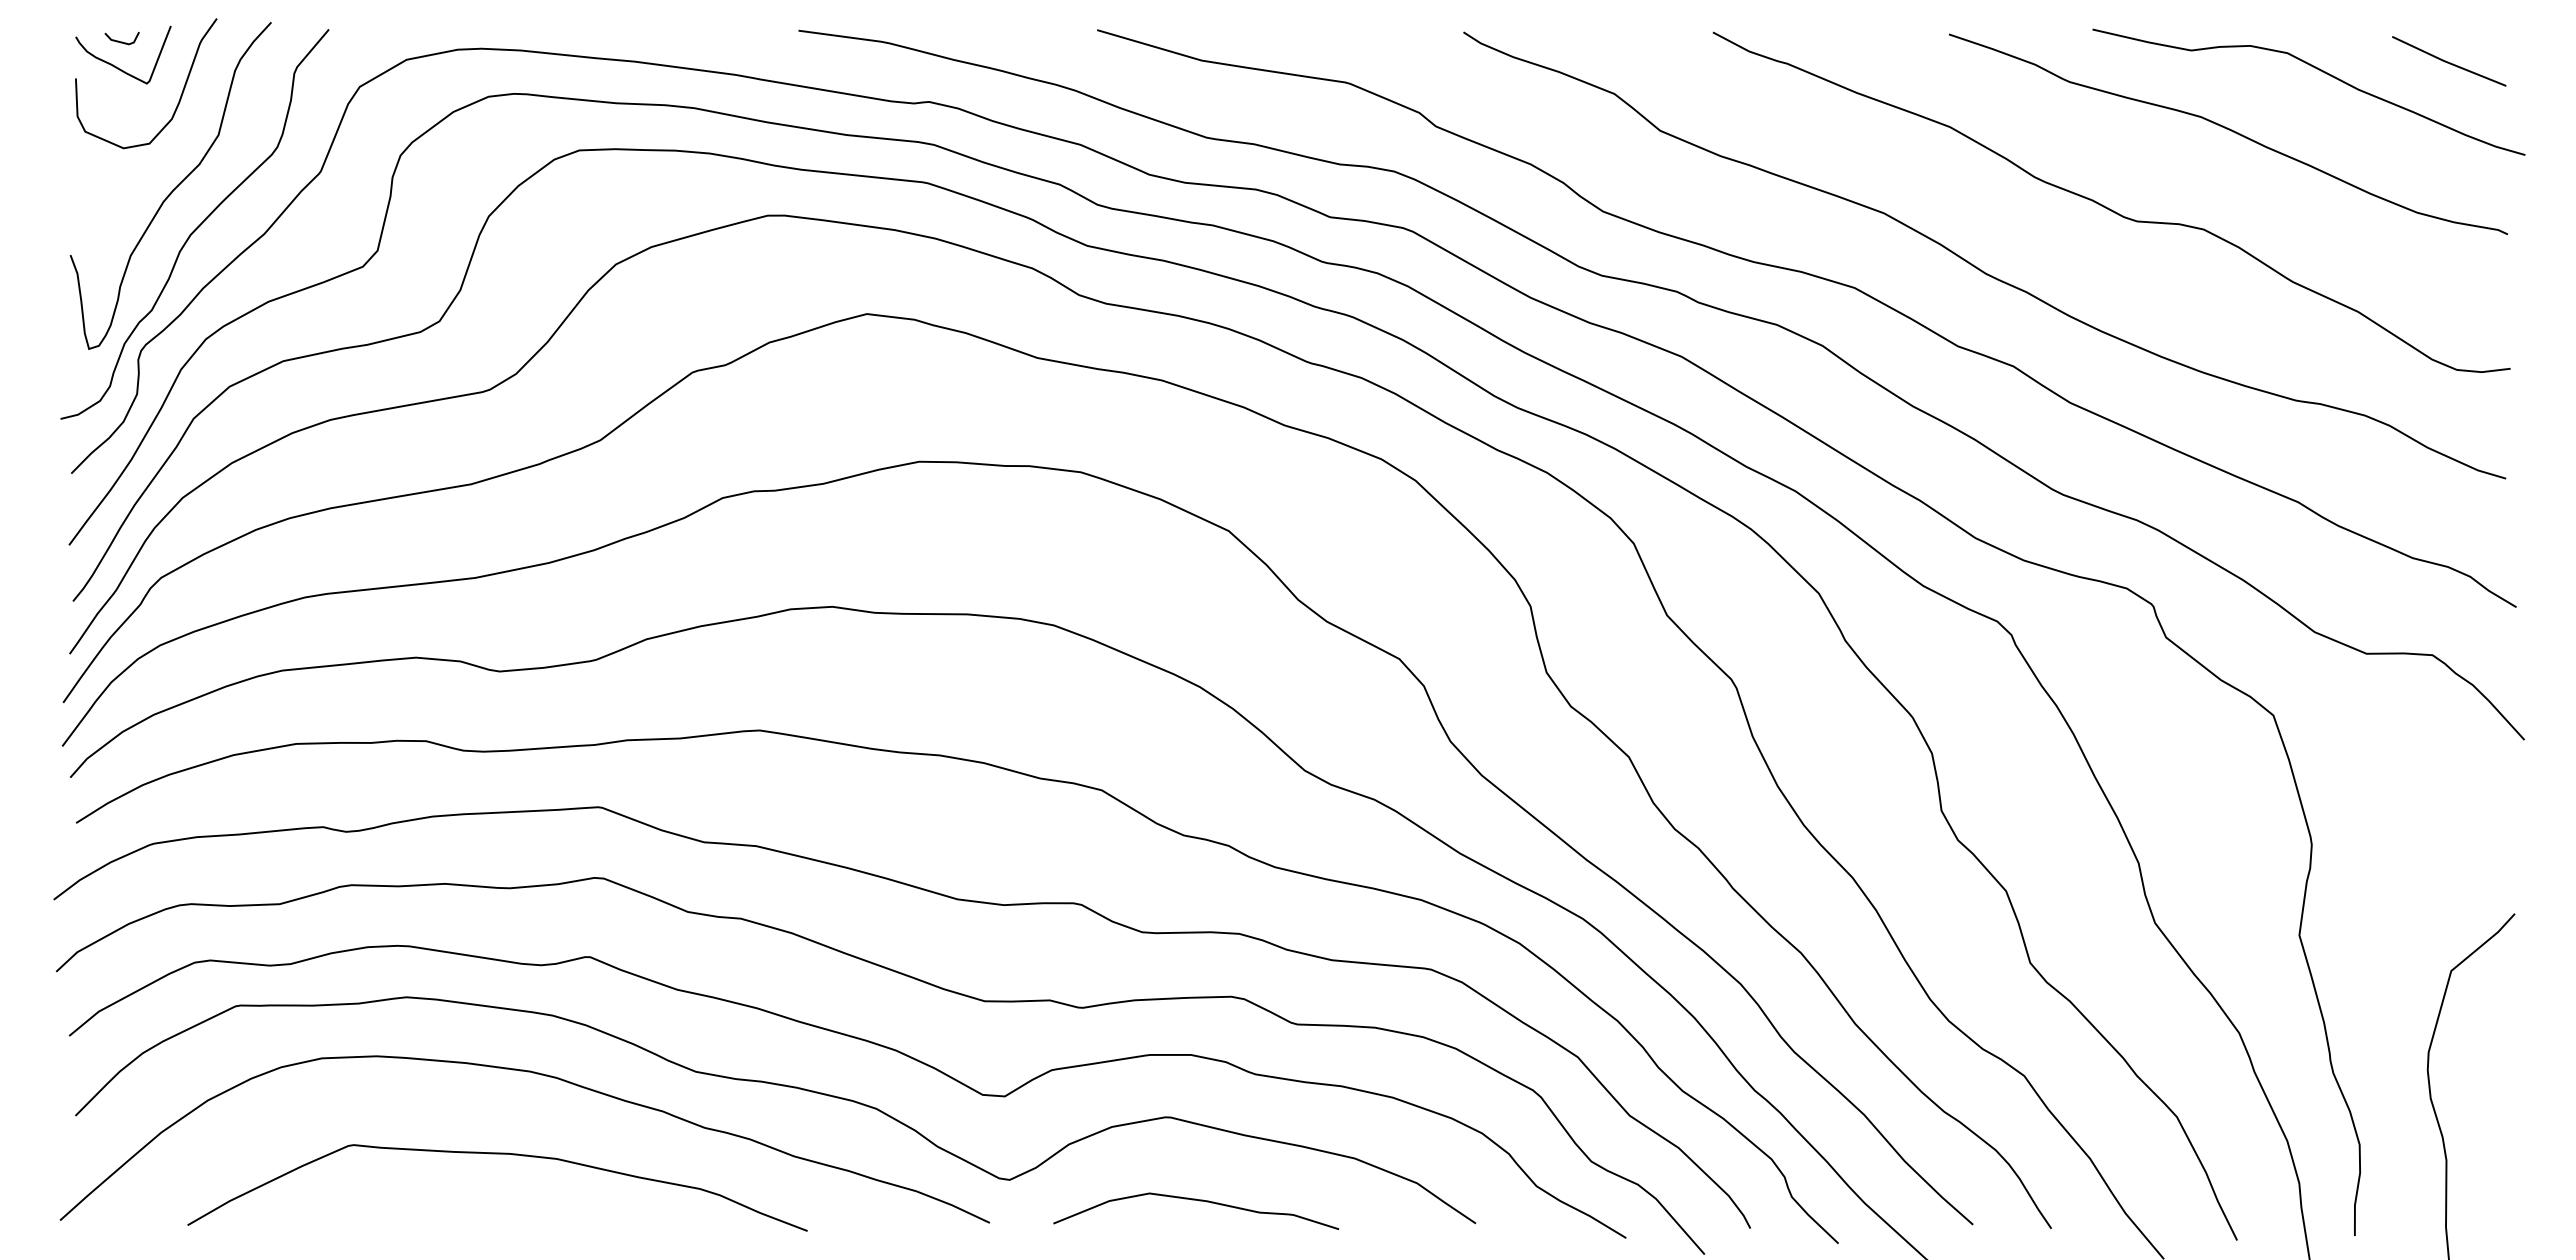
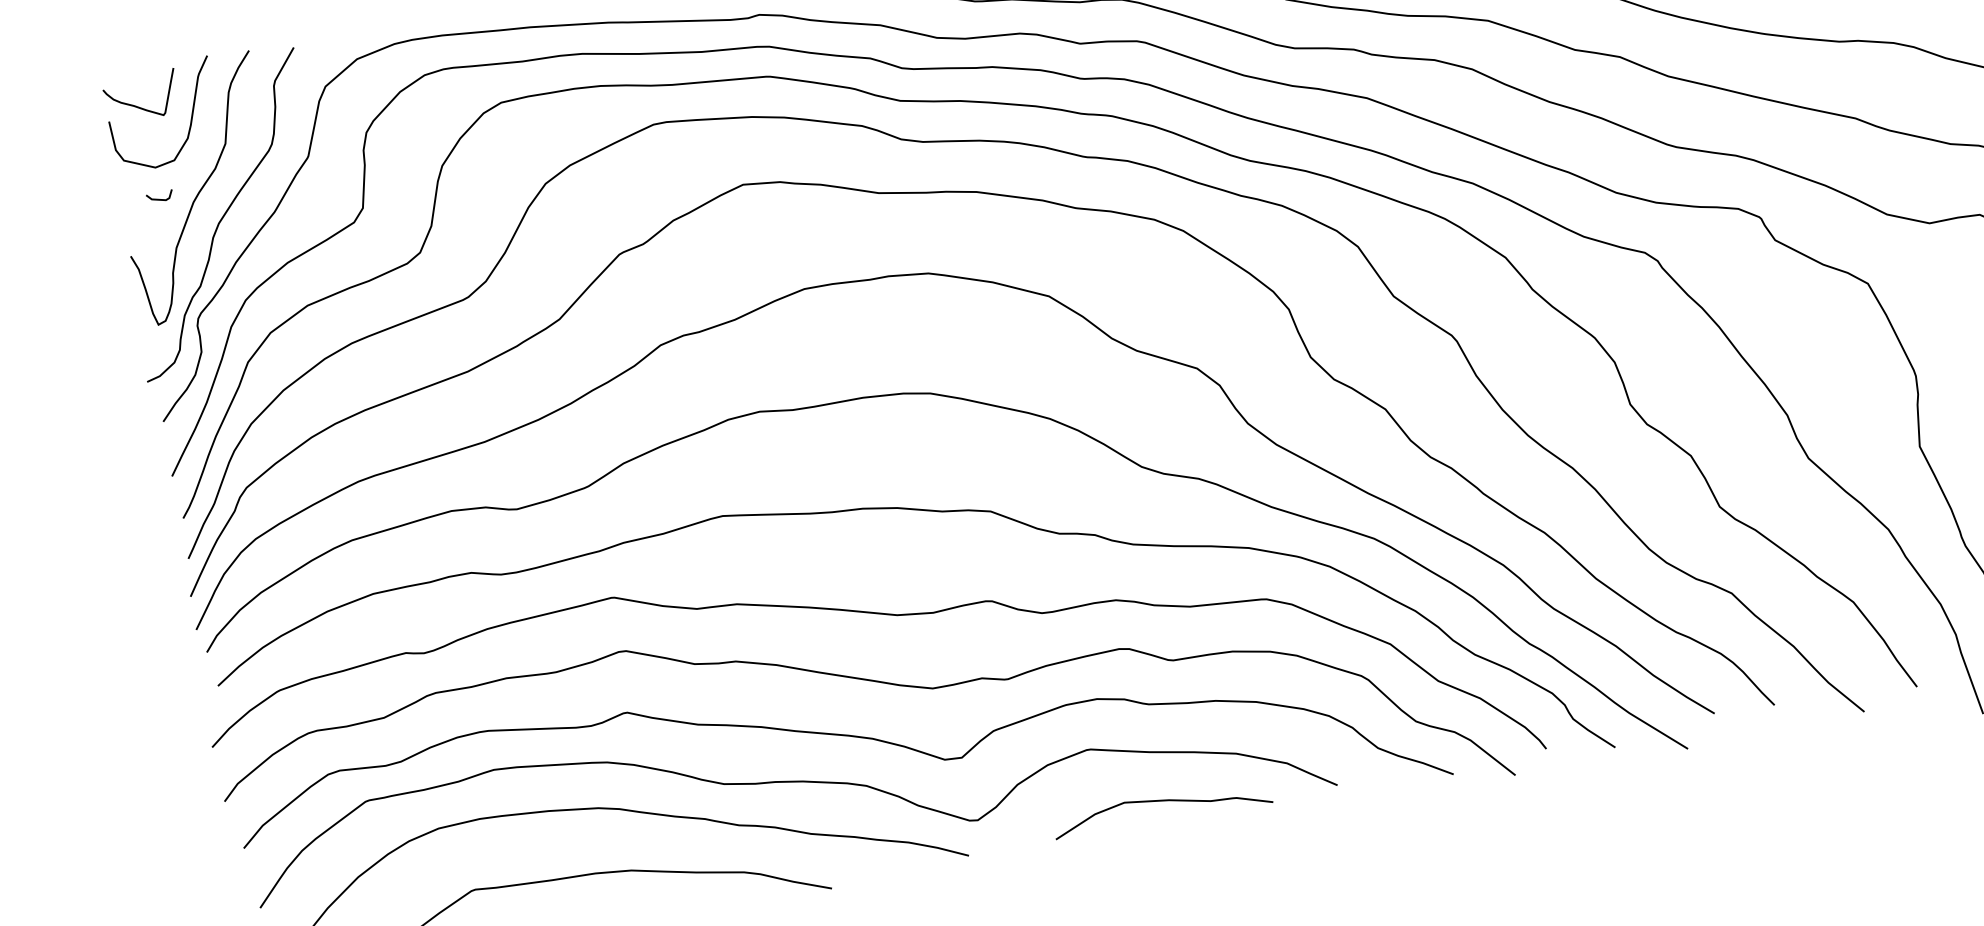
line: (121, 41) -> (159, 199), moved
curve: (1199, 1201) -> (1163, 801), moved

